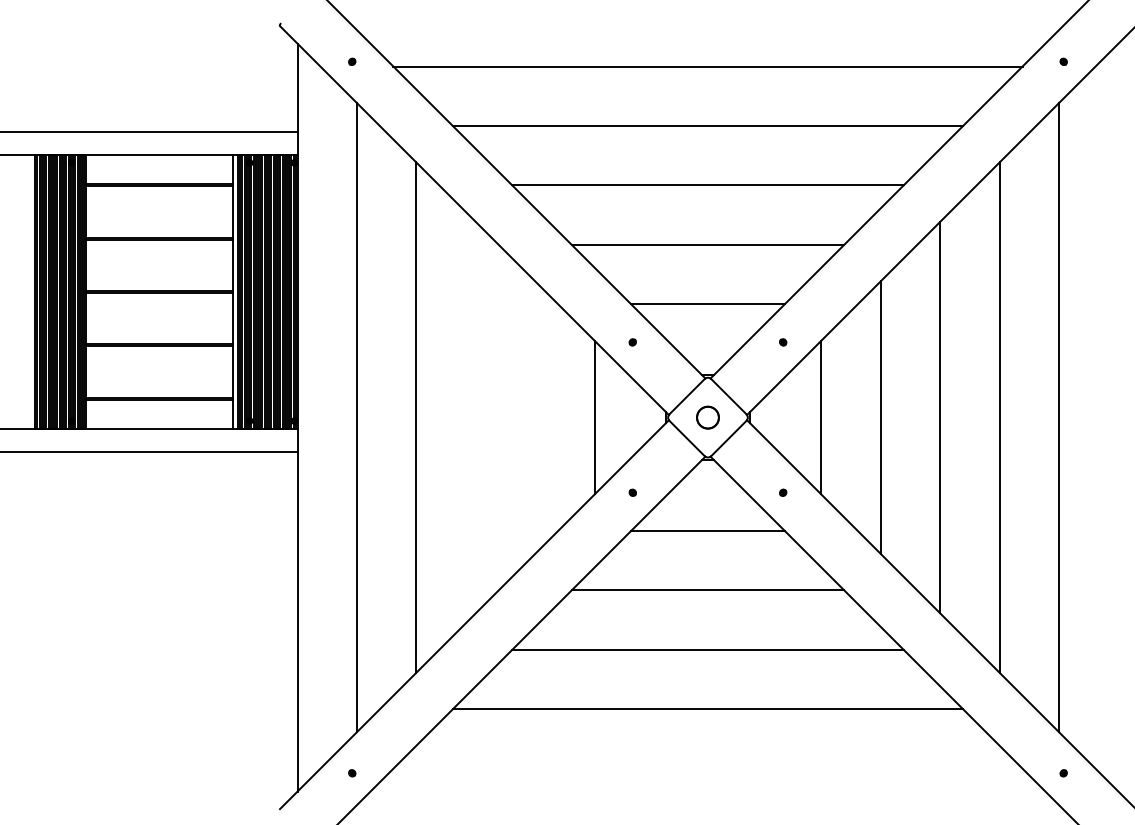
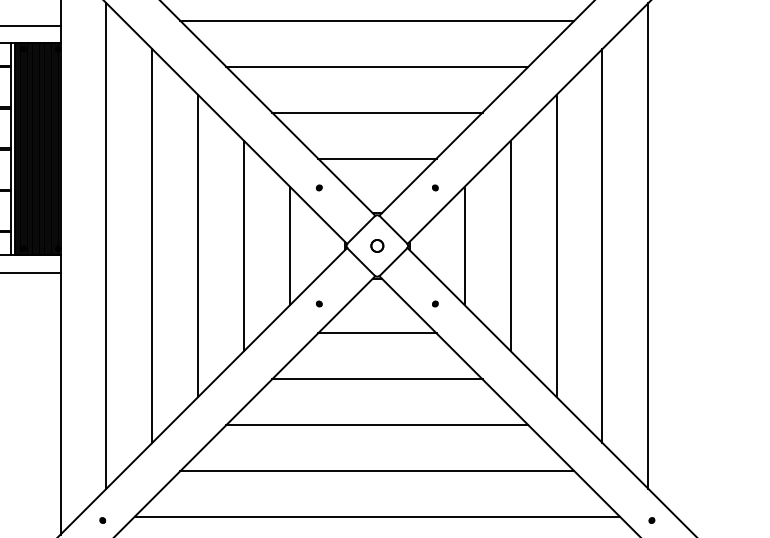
line: (475, 417) -> (197, 245), added
line: (535, 417) -> (244, 245), added
part: (707, 417) -> (376, 245), size x0.71
line: (707, 768) -> (376, 516), added

